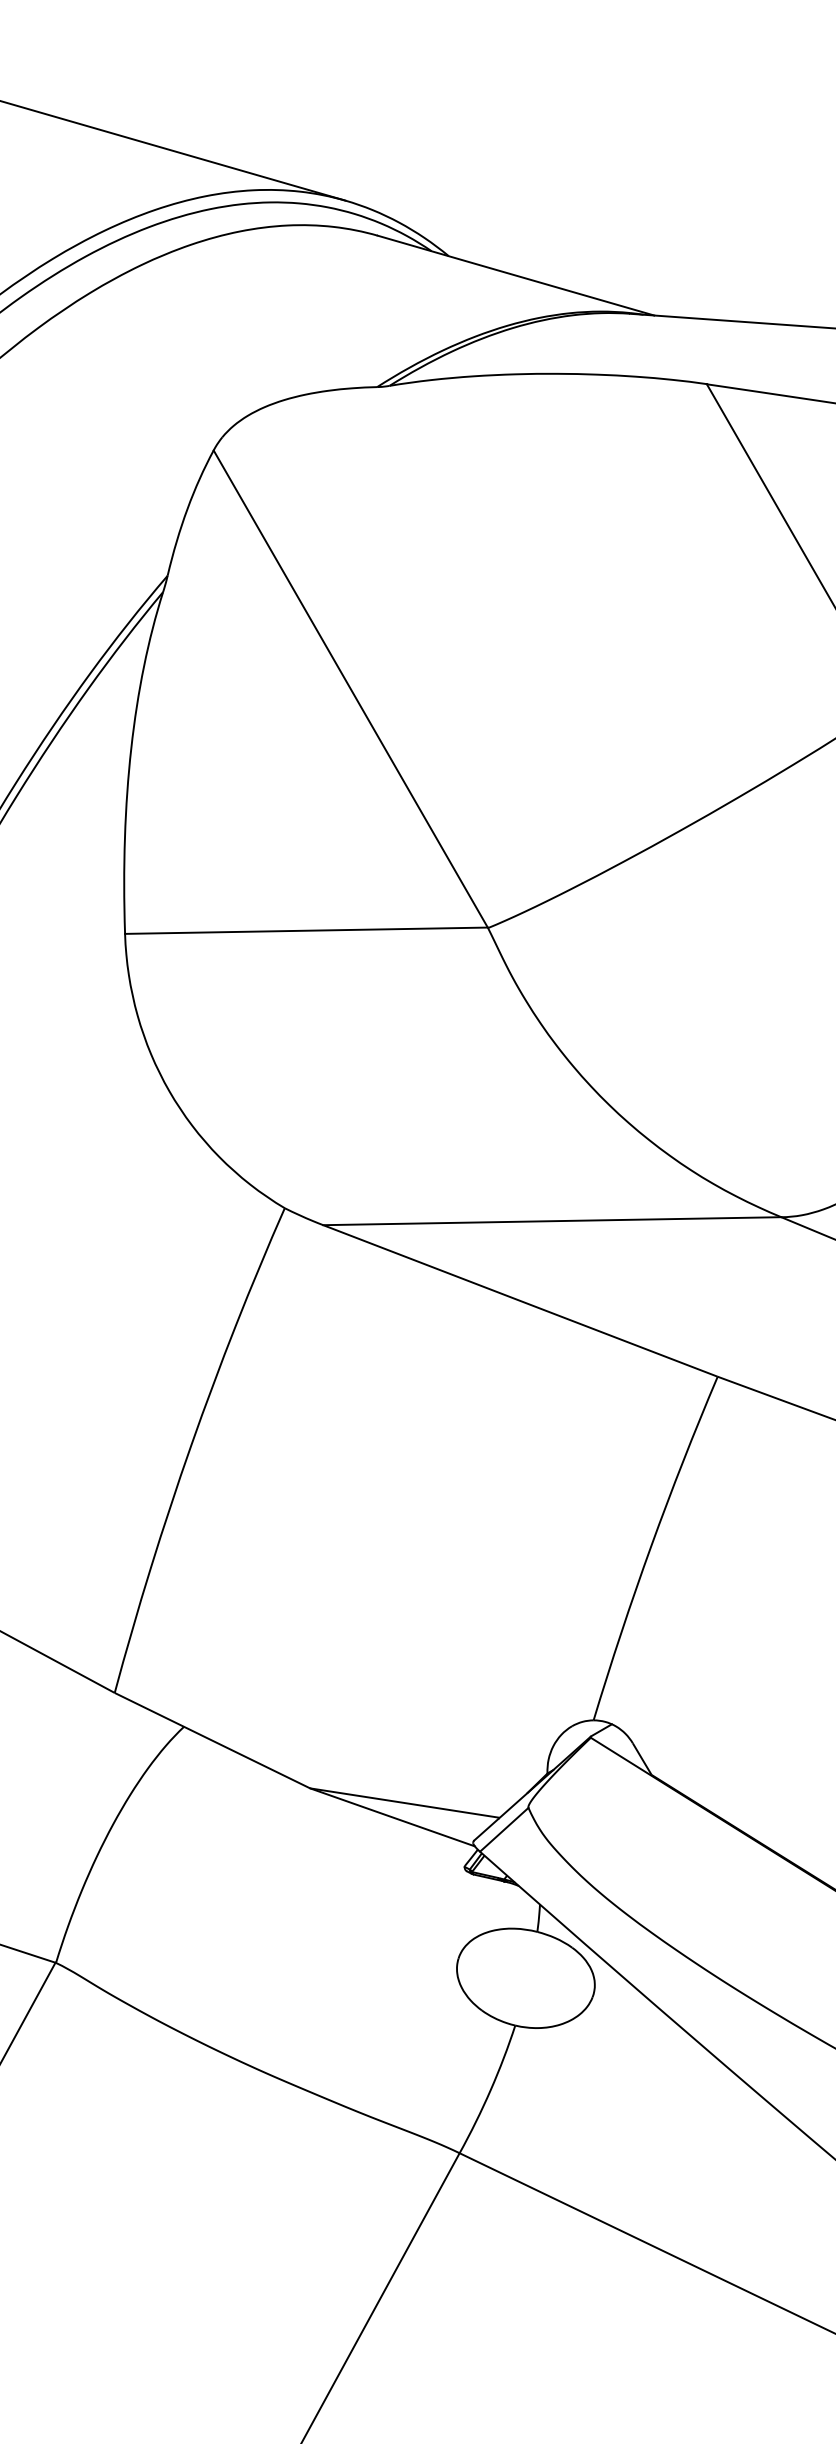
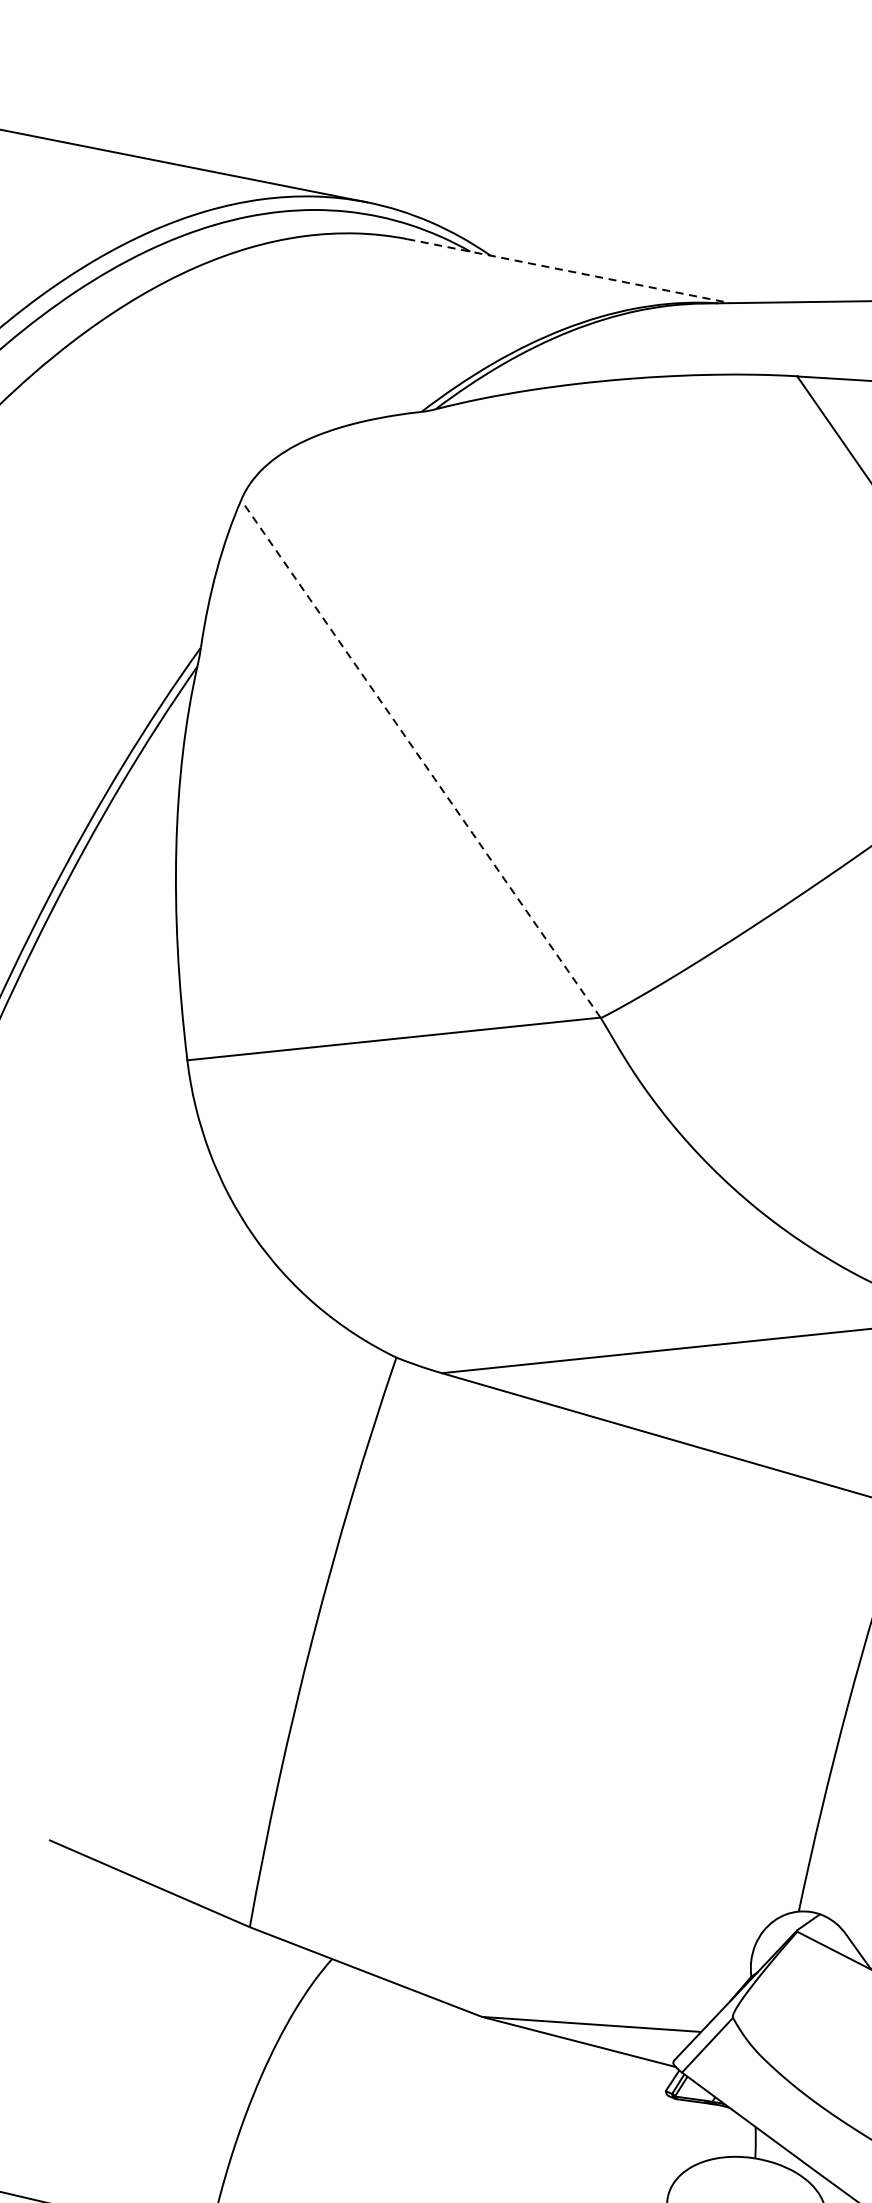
line: (515, 275) -> (568, 271), solid -> dashed
line: (350, 688) -> (420, 758), solid -> dashed

